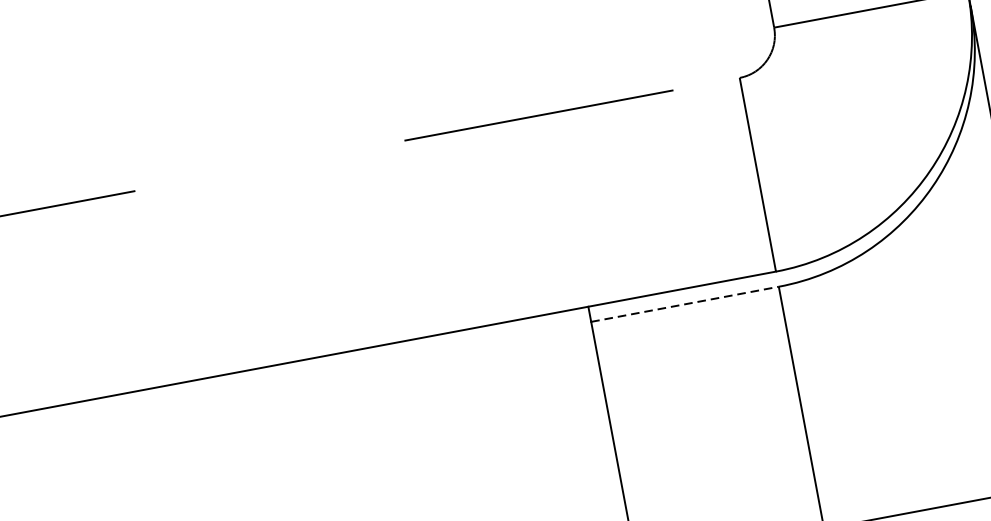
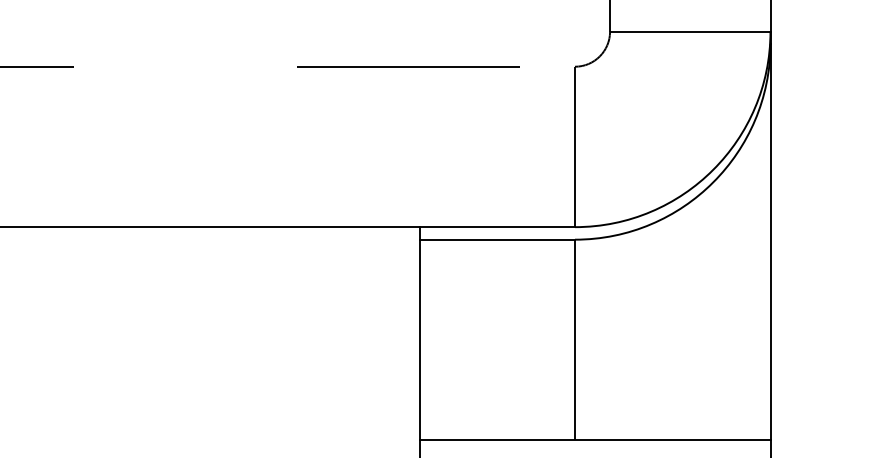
line: (685, 304) -> (497, 239), dashed -> solid

